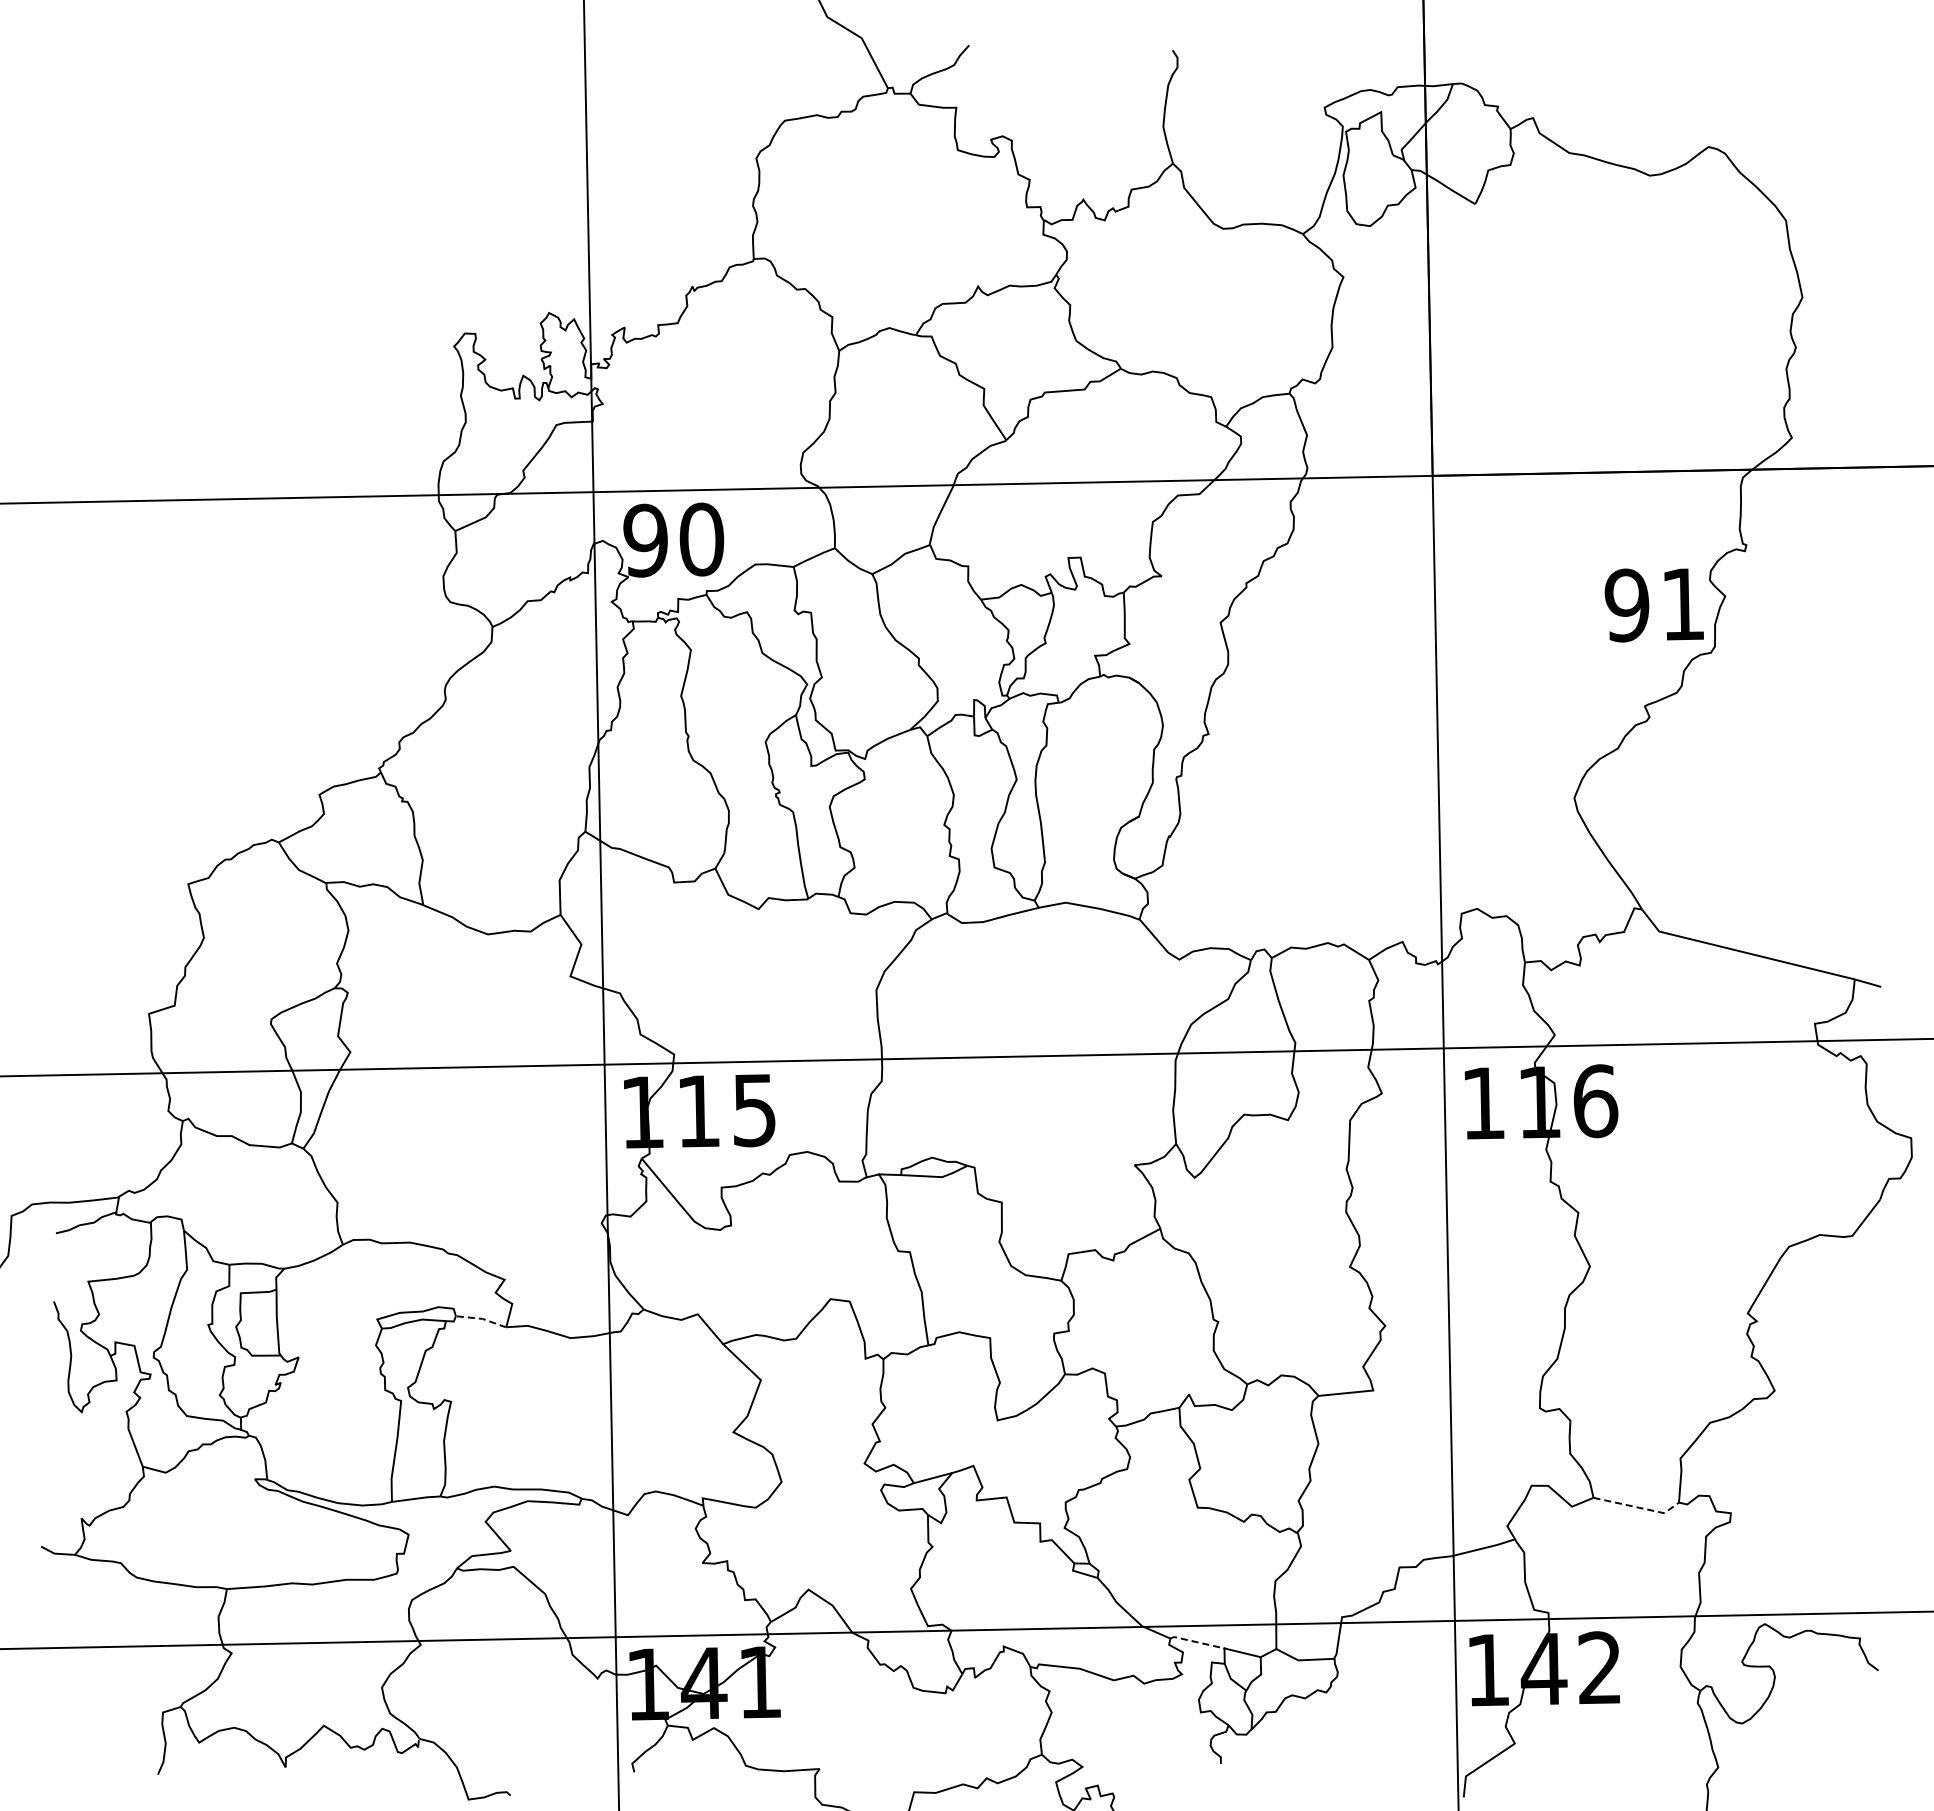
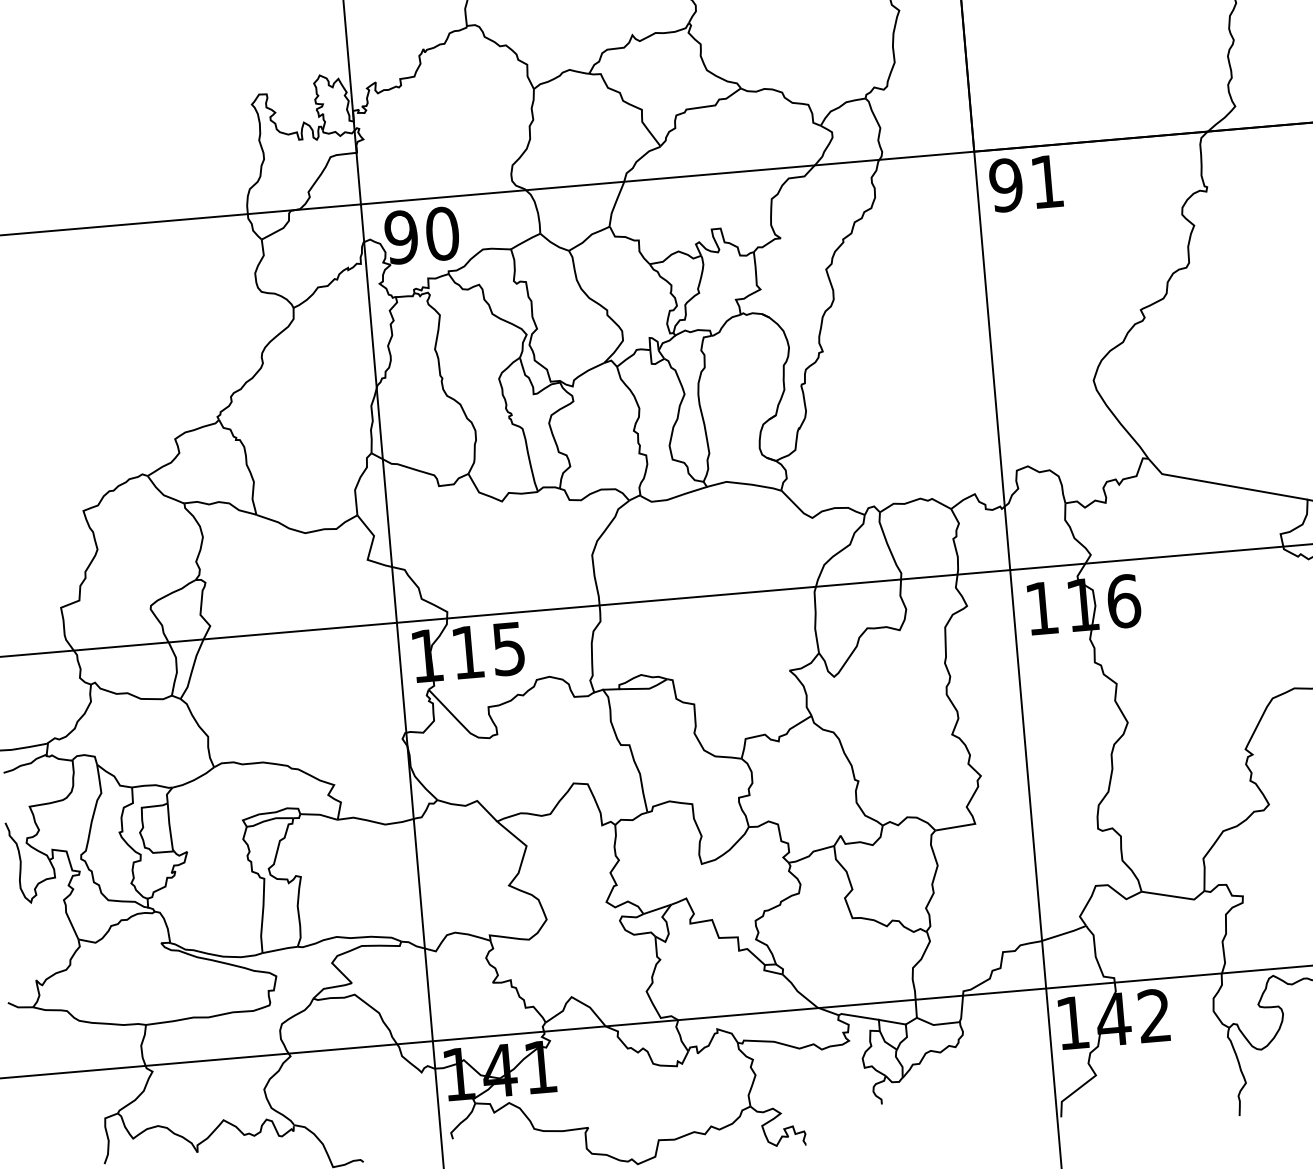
text: (1653, 605) -> (1025, 184), moved
line: (482, 1318) -> (319, 814), dashed -> solid
line: (1639, 1507) -> (1175, 896), dashed -> solid
line: (1196, 1642) -> (858, 1016), dashed -> solid

